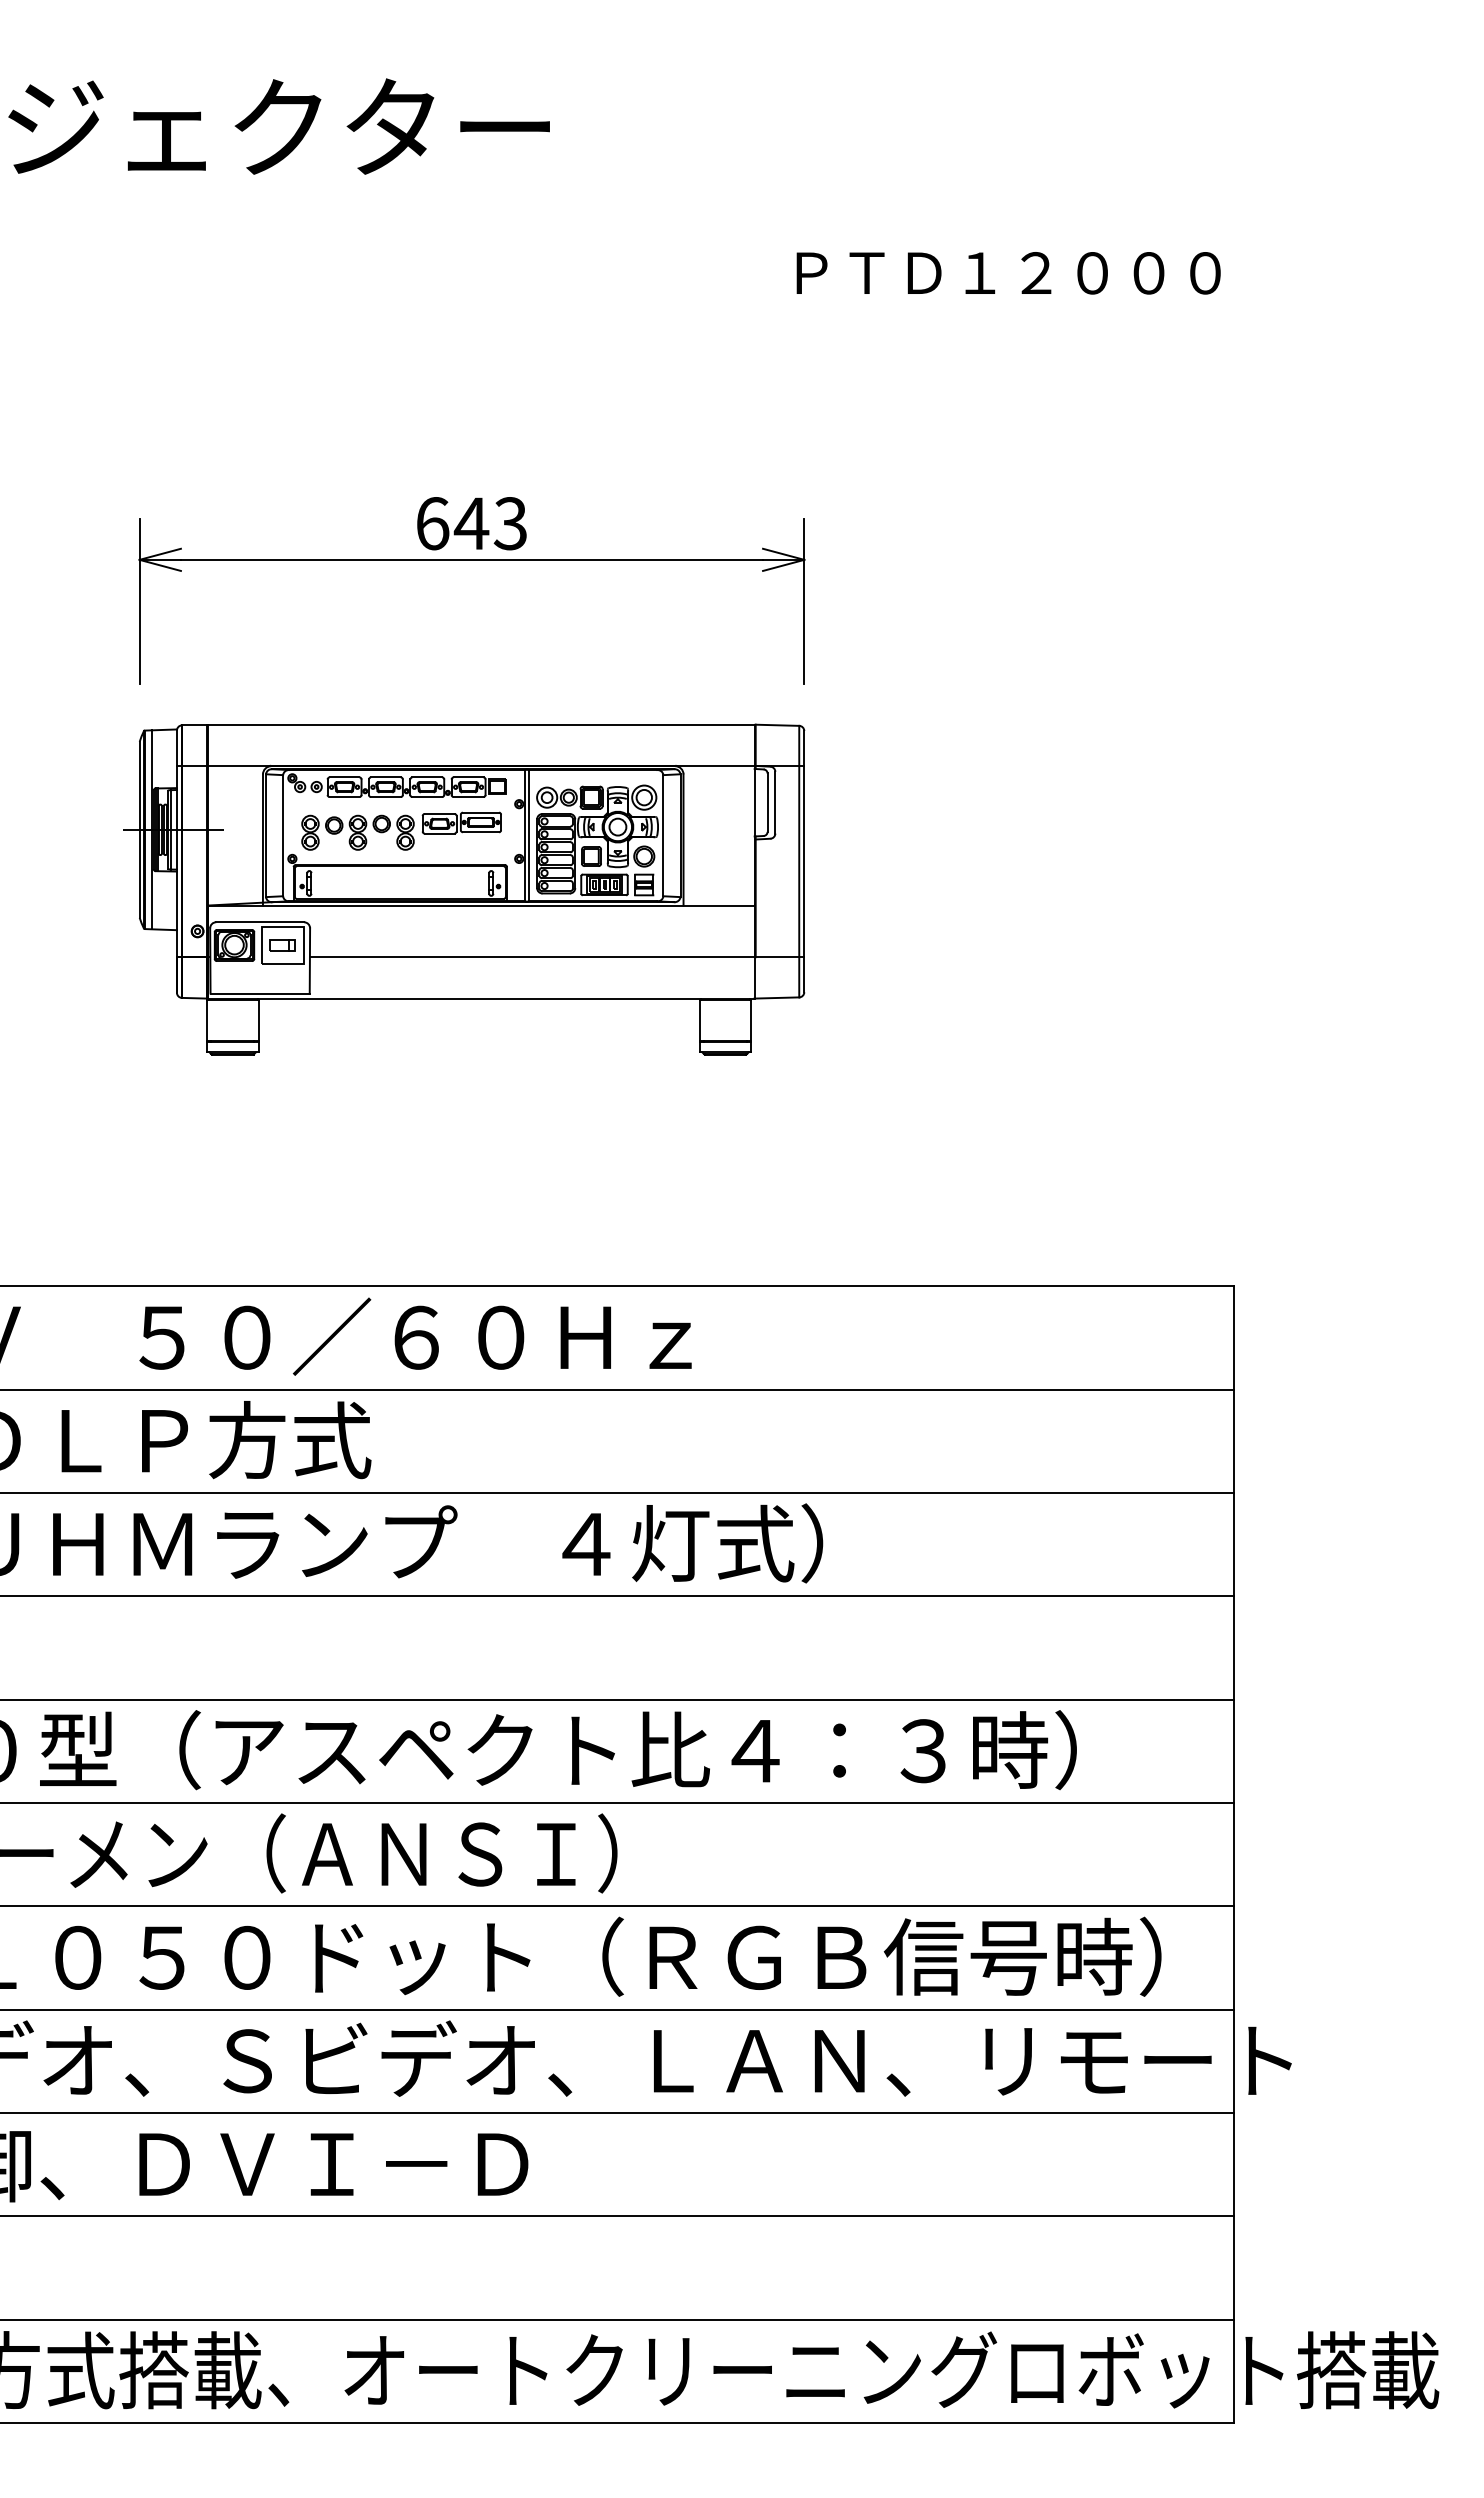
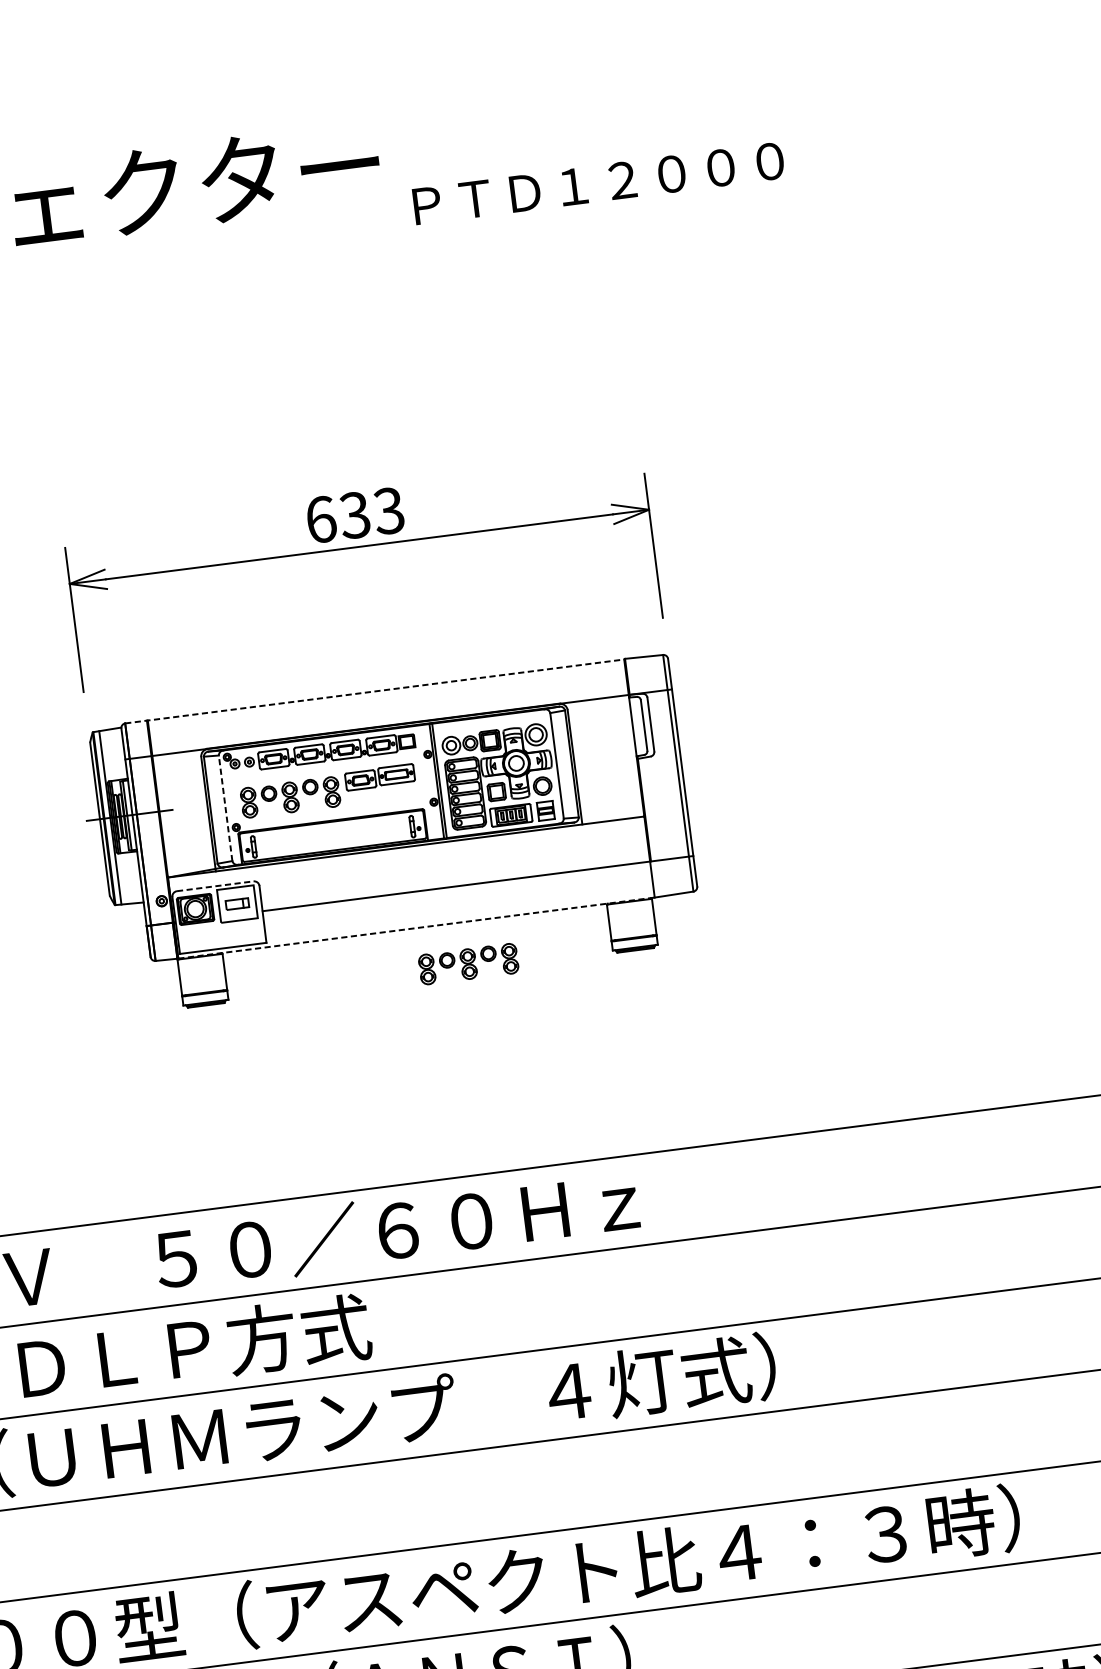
text: (1008, 273) -> (598, 183), moved
text: (471, 523) -> (354, 515), 643 -> 633
line: (468, 725) -> (374, 691), solid -> dashed
line: (283, 835) -> (225, 808), solid -> dashed
line: (260, 922) -> (215, 886), solid -> dashed
line: (481, 998) -> (416, 928), solid -> dashed
part: (534, 1046) -> (468, 963), added

